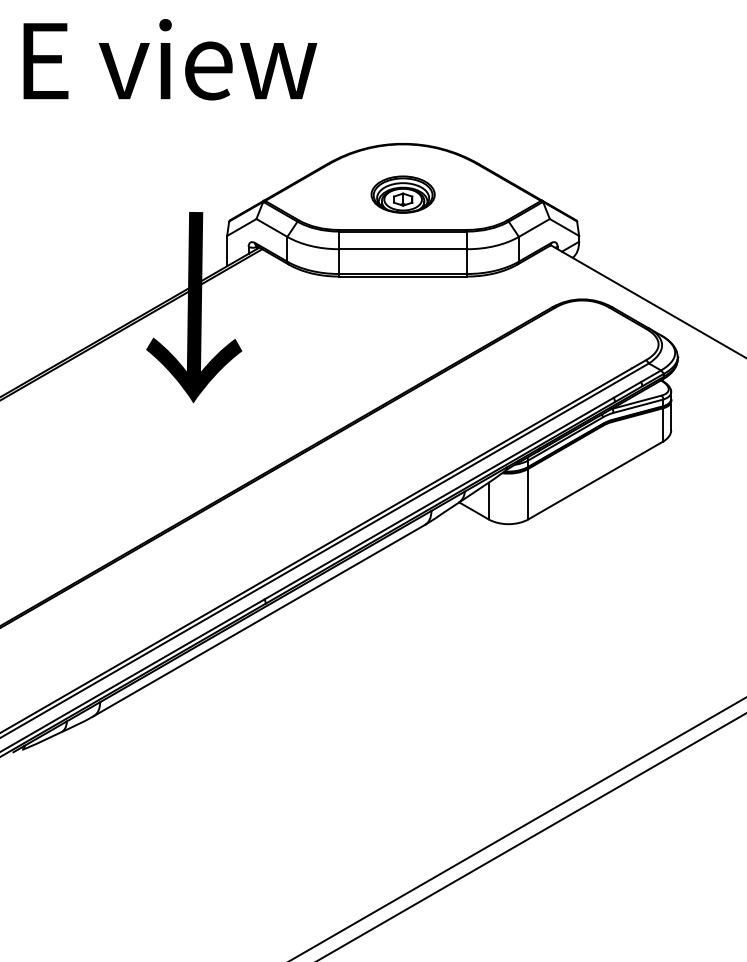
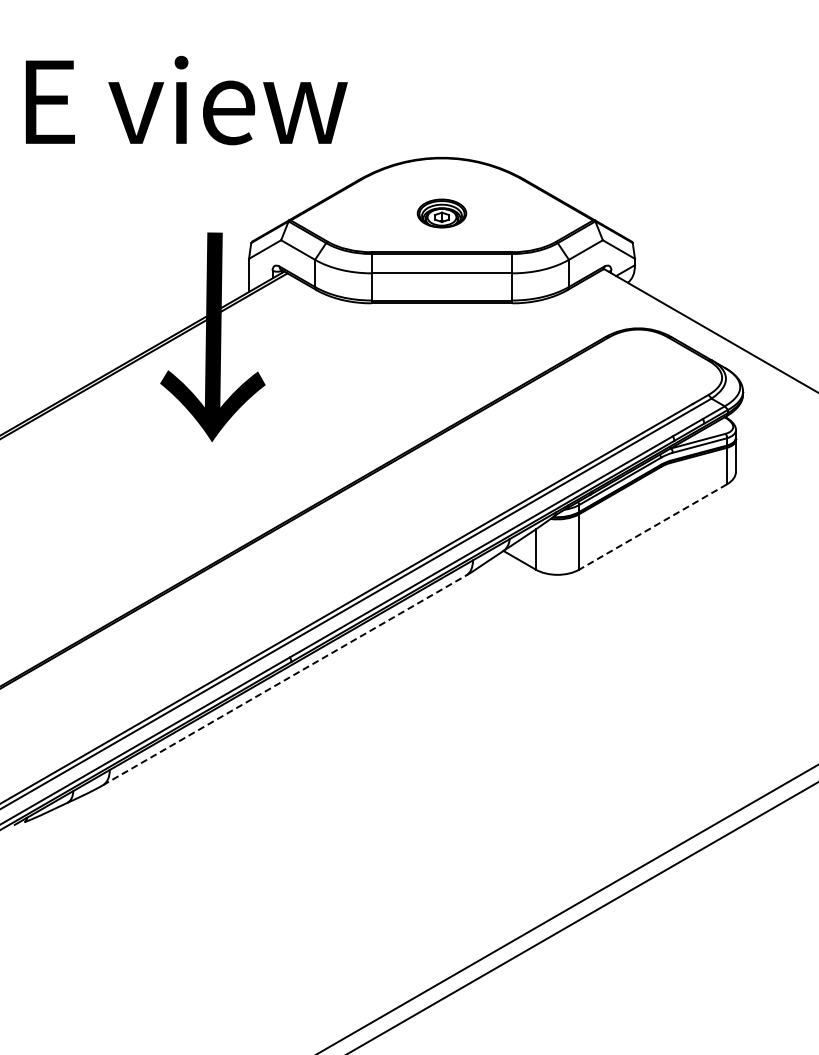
text: (170, 59) -> (186, 100), moved
part: (402, 194) -> (441, 213), size x0.7
line: (595, 481) -> (652, 527), solid -> dashed
line: (259, 620) -> (284, 680), solid -> dashed

